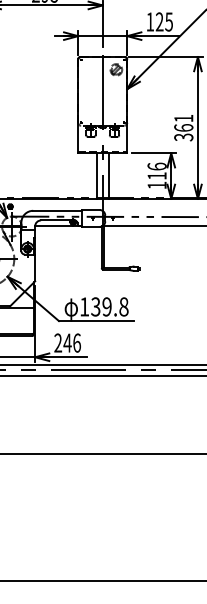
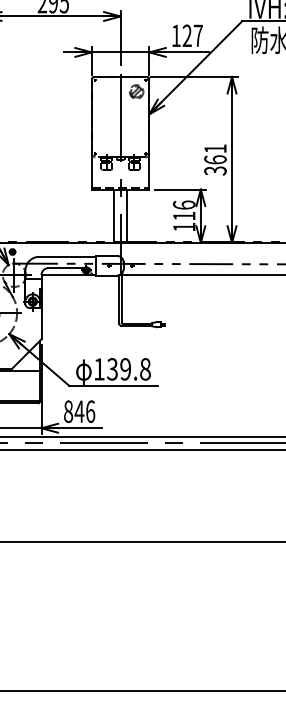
text: (168, 21) -> (197, 35), 125 -> 127
text: (58, 342) -> (68, 411), 246 -> 846

